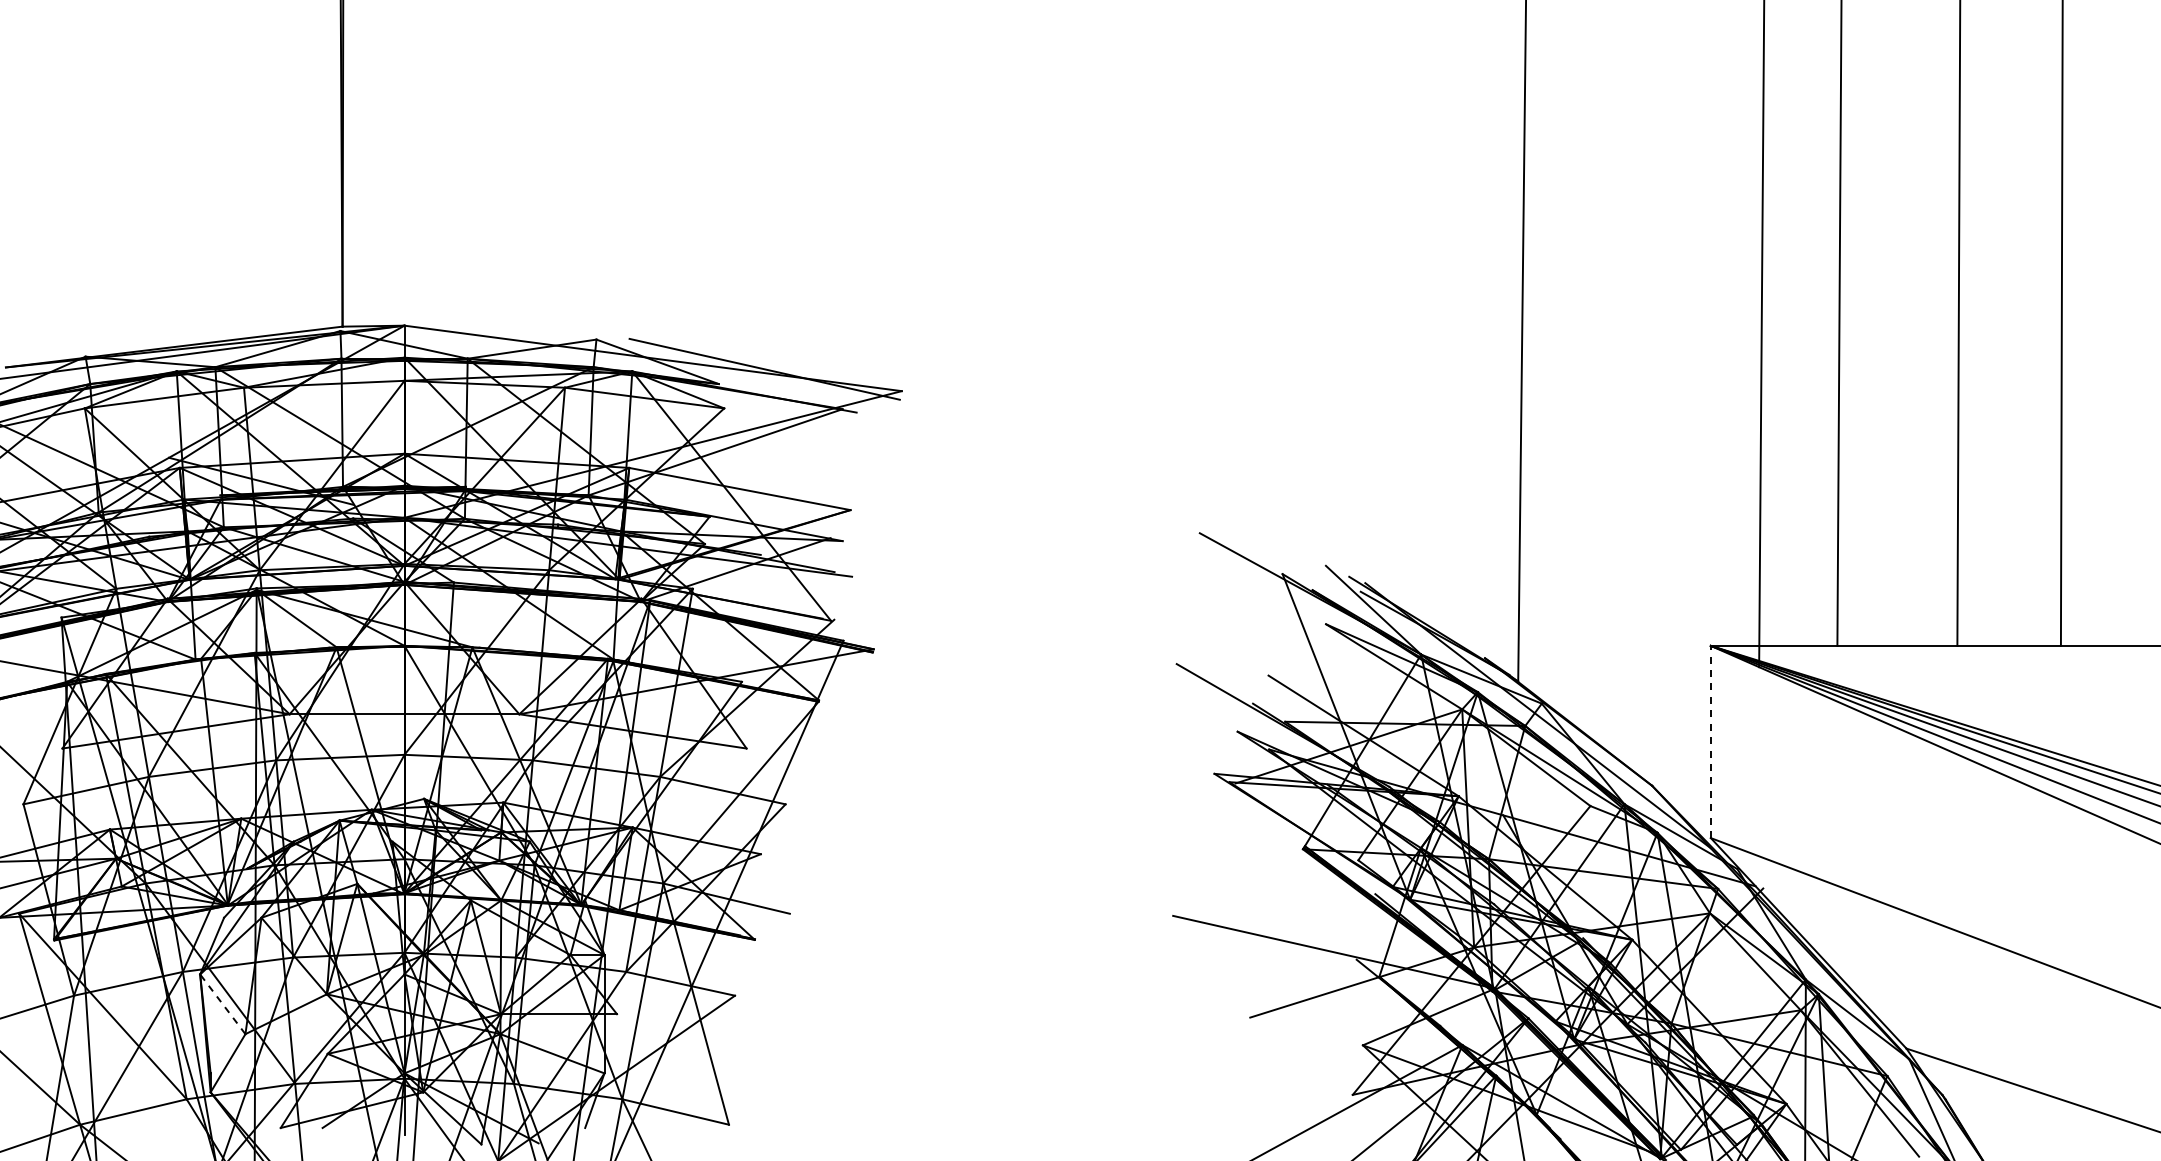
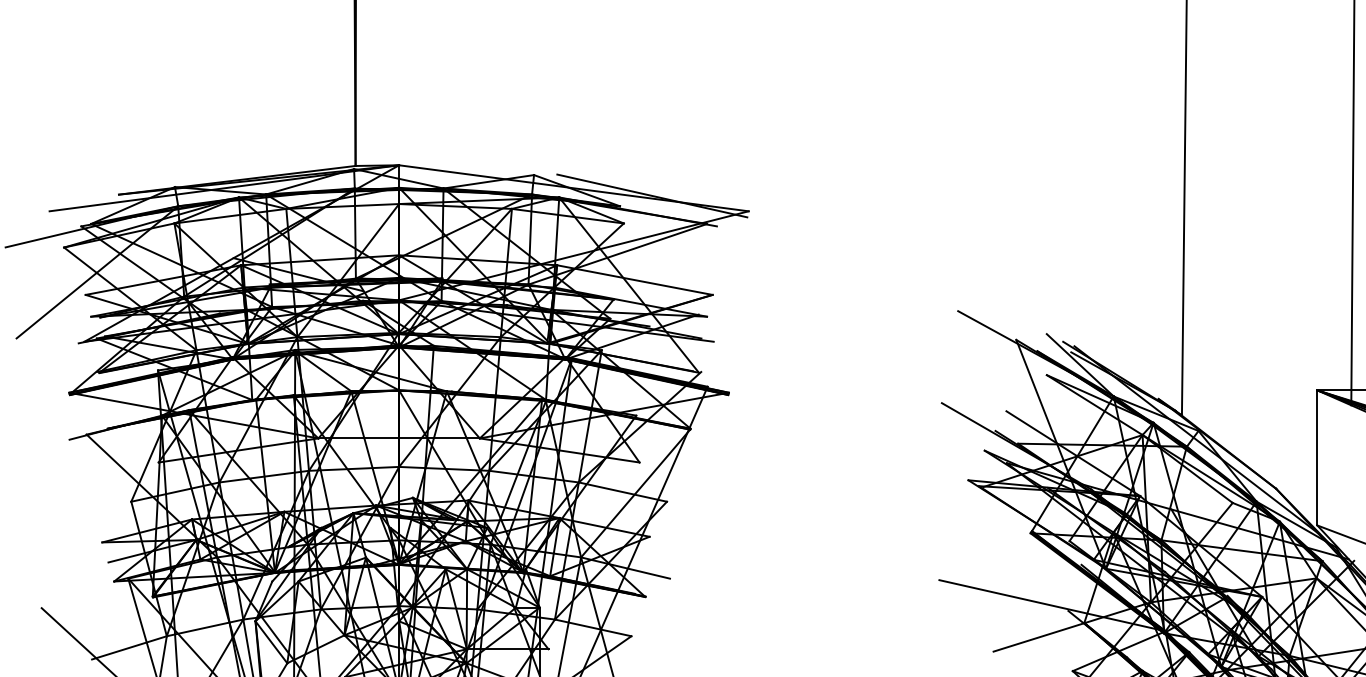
line: (1710, 741) -> (1317, 457), dashed -> solid
line: (222, 1003) -> (271, 641), dashed -> solid

